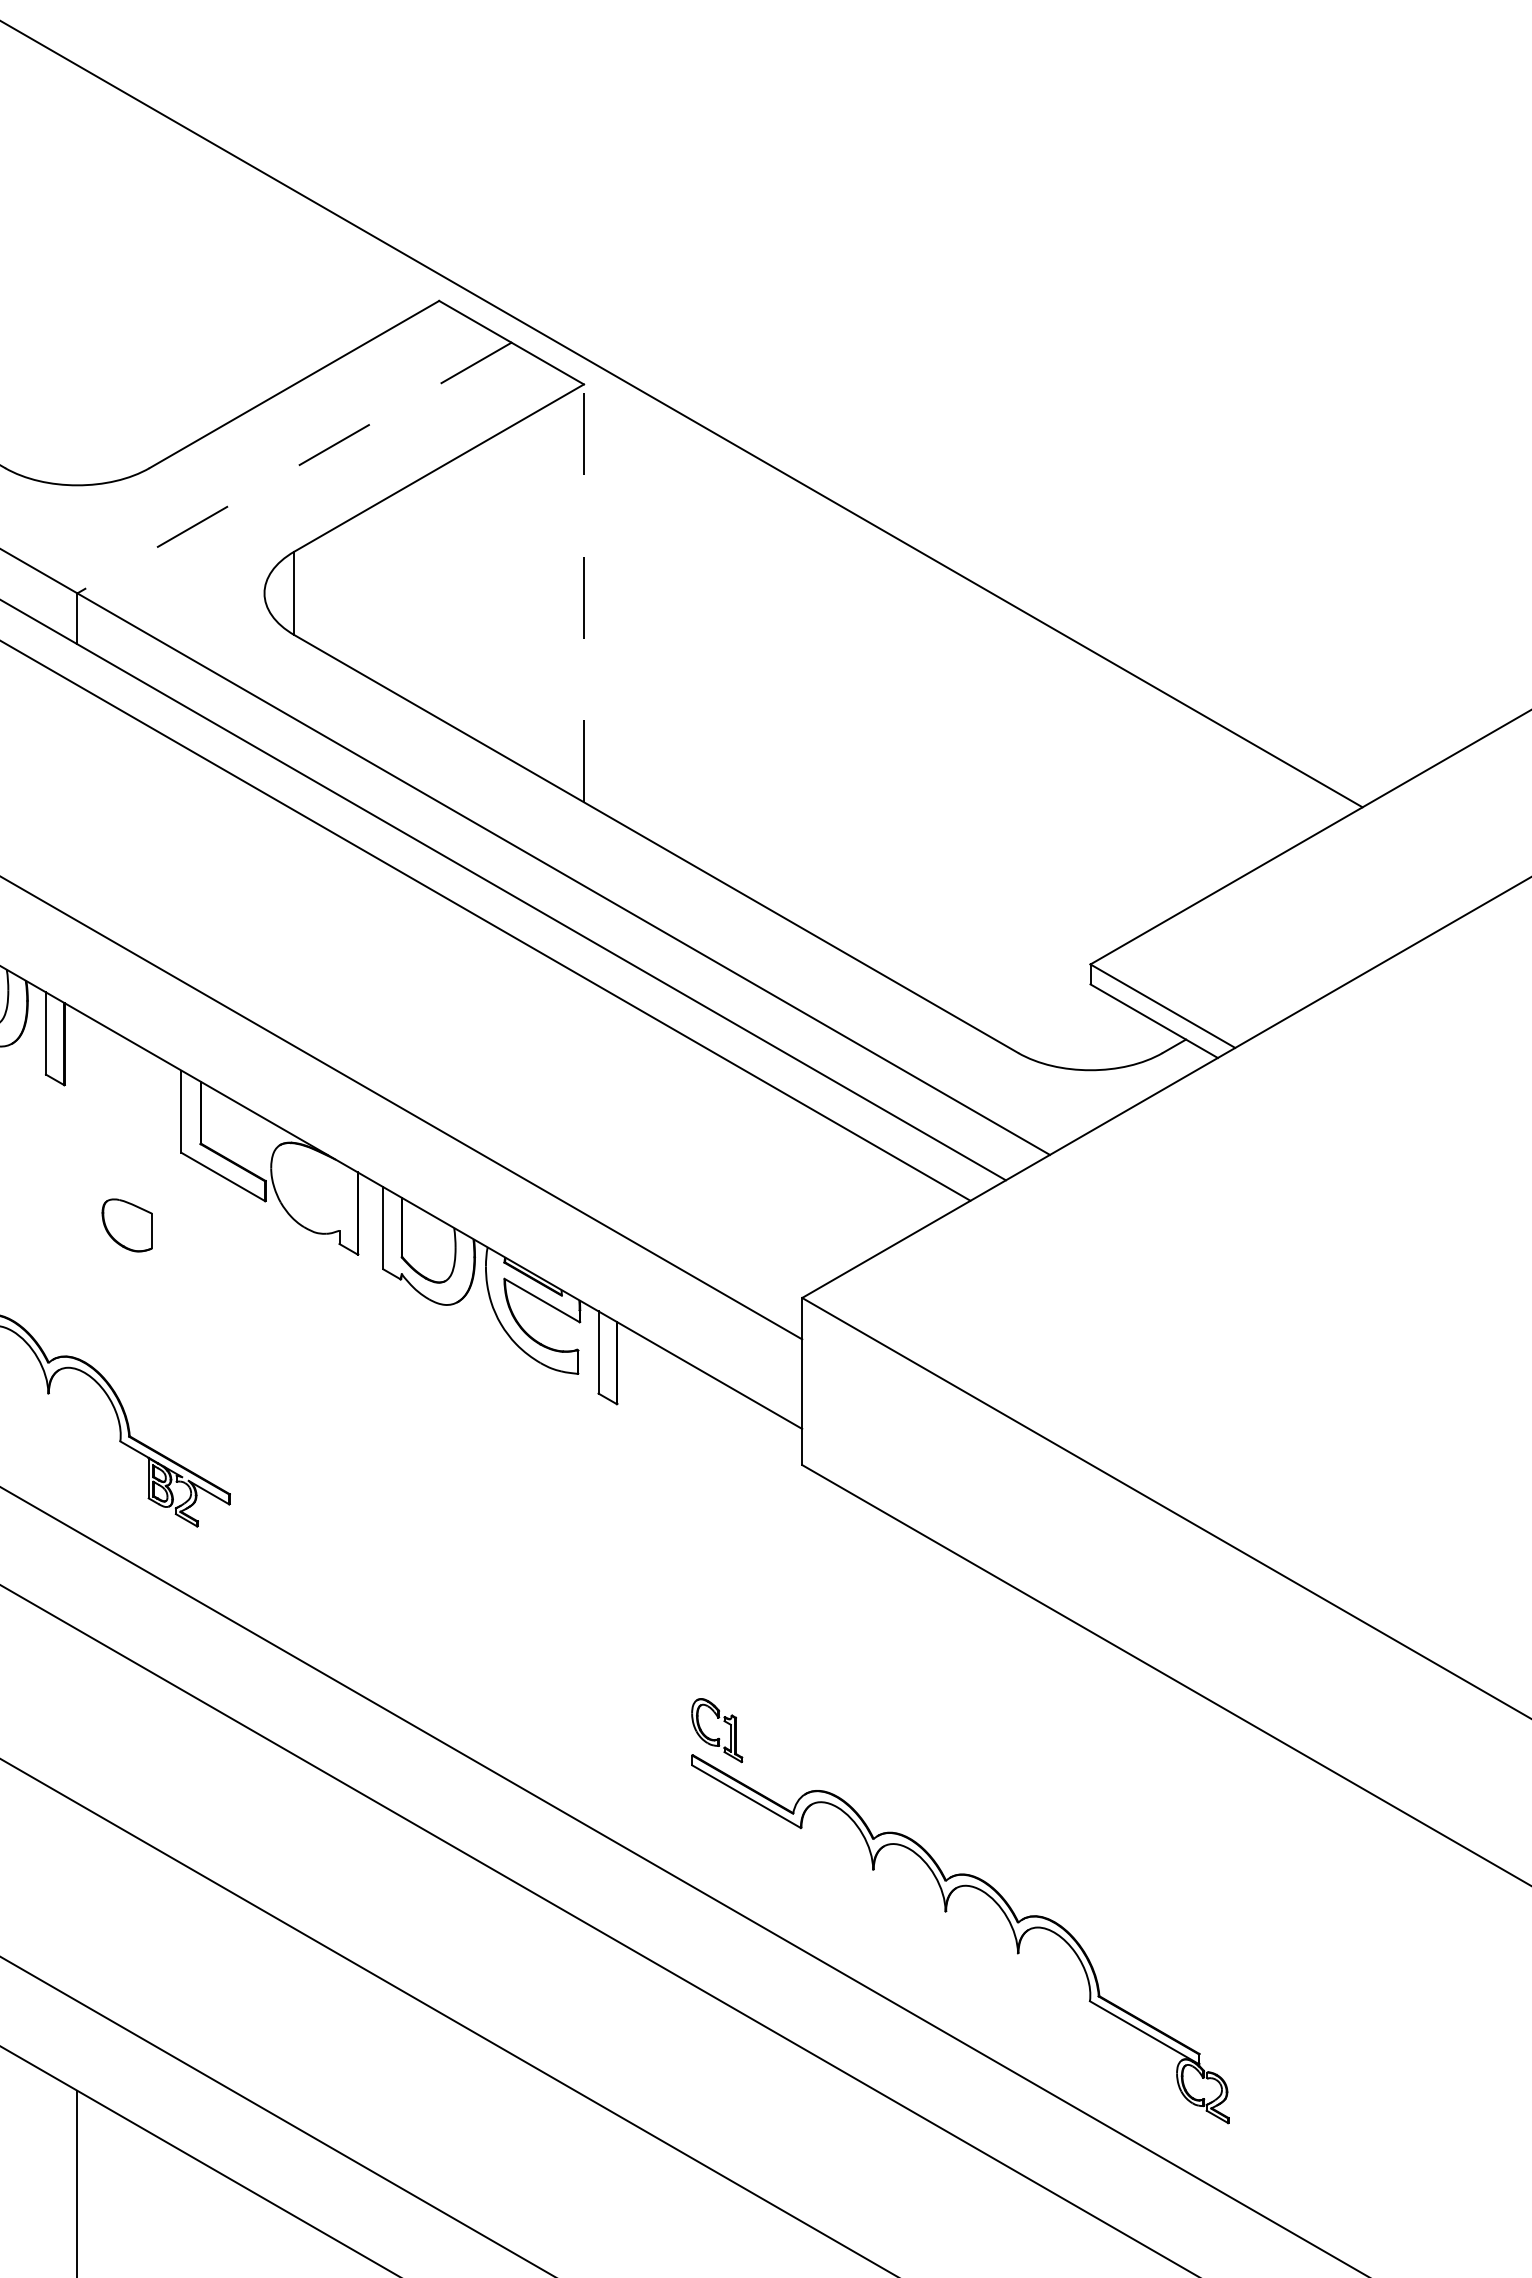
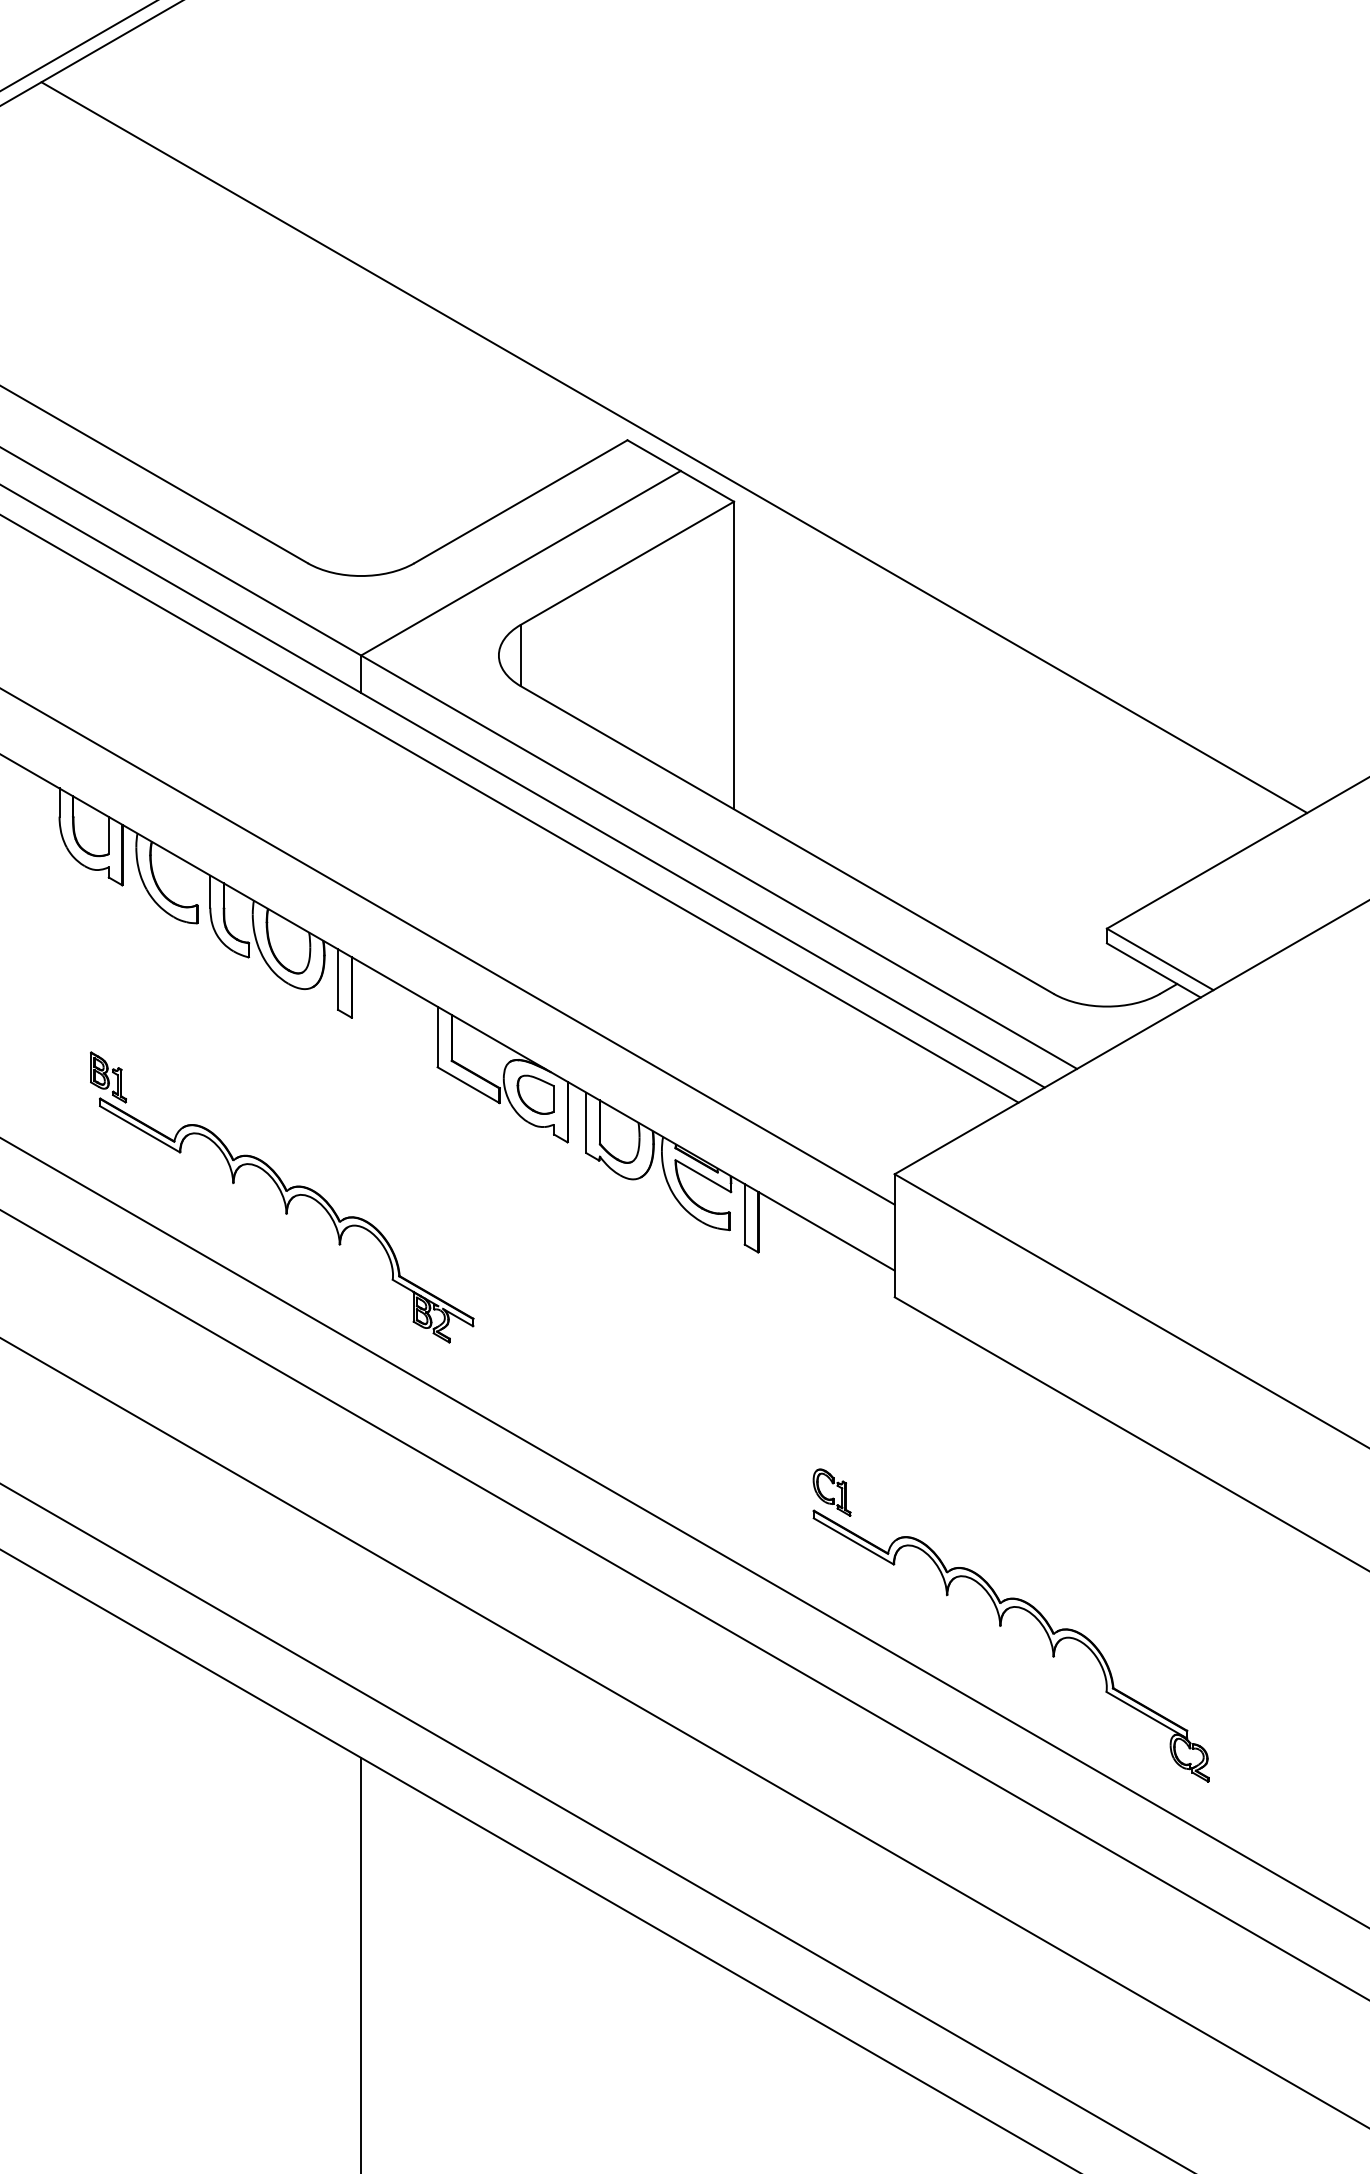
line: (293, 468) -> (520, 563), dashed -> solid
line: (584, 593) -> (734, 655), dashed -> solid
part: (126, 1224) -> (535, 1094), moved

